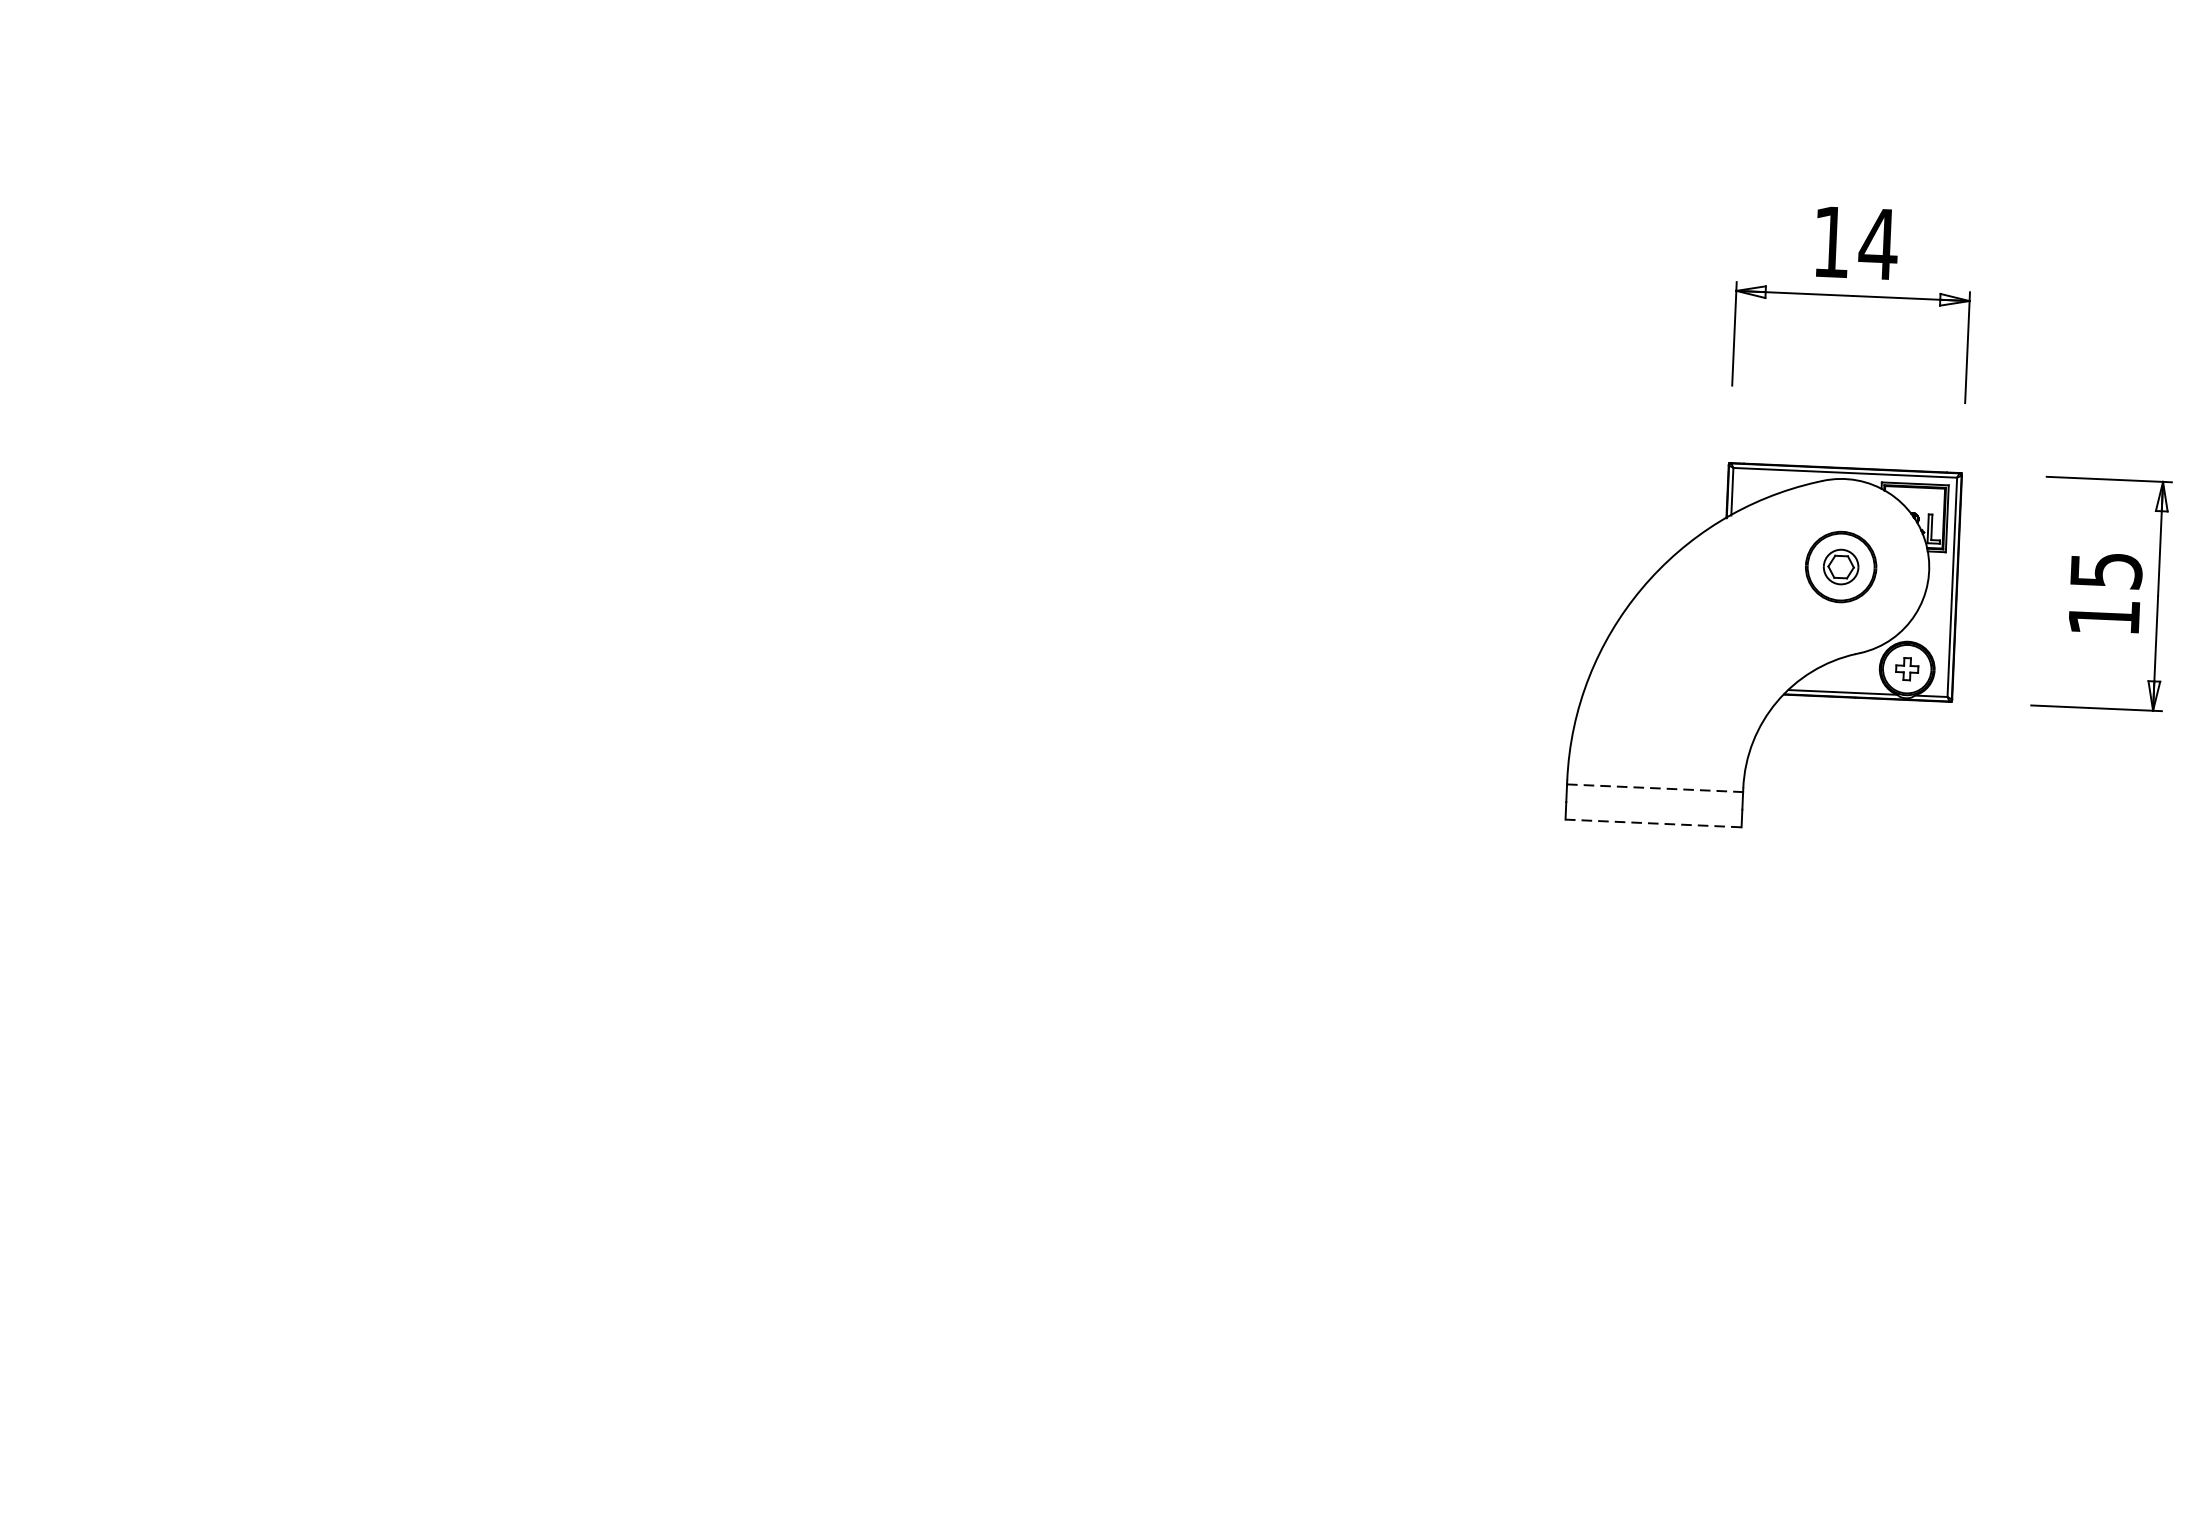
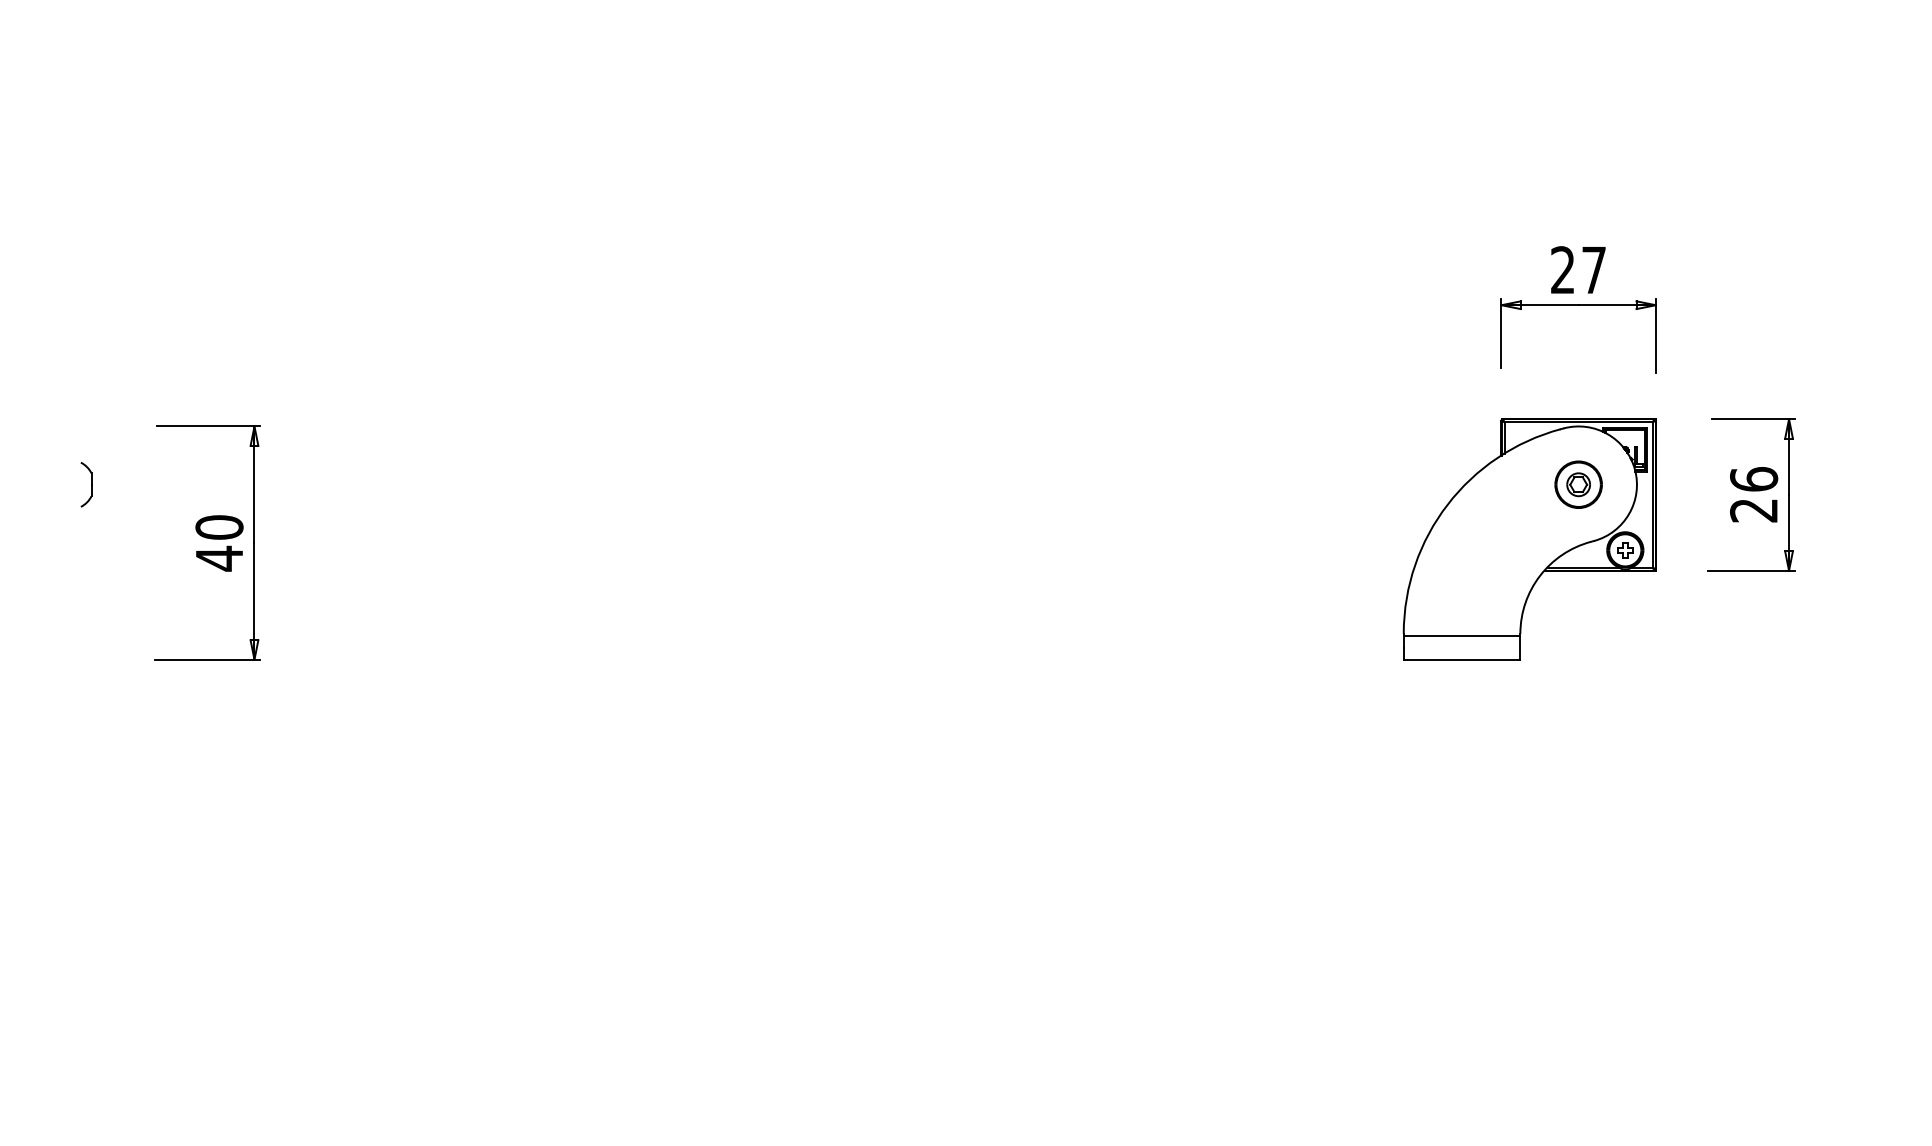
text: (1855, 242) -> (1578, 269), 14 -> 27
text: (2105, 593) -> (1754, 494), 15 -> 26
line: (1655, 788) -> (1462, 636), dashed -> solid
line: (1652, 823) -> (1461, 659), dashed -> solid

